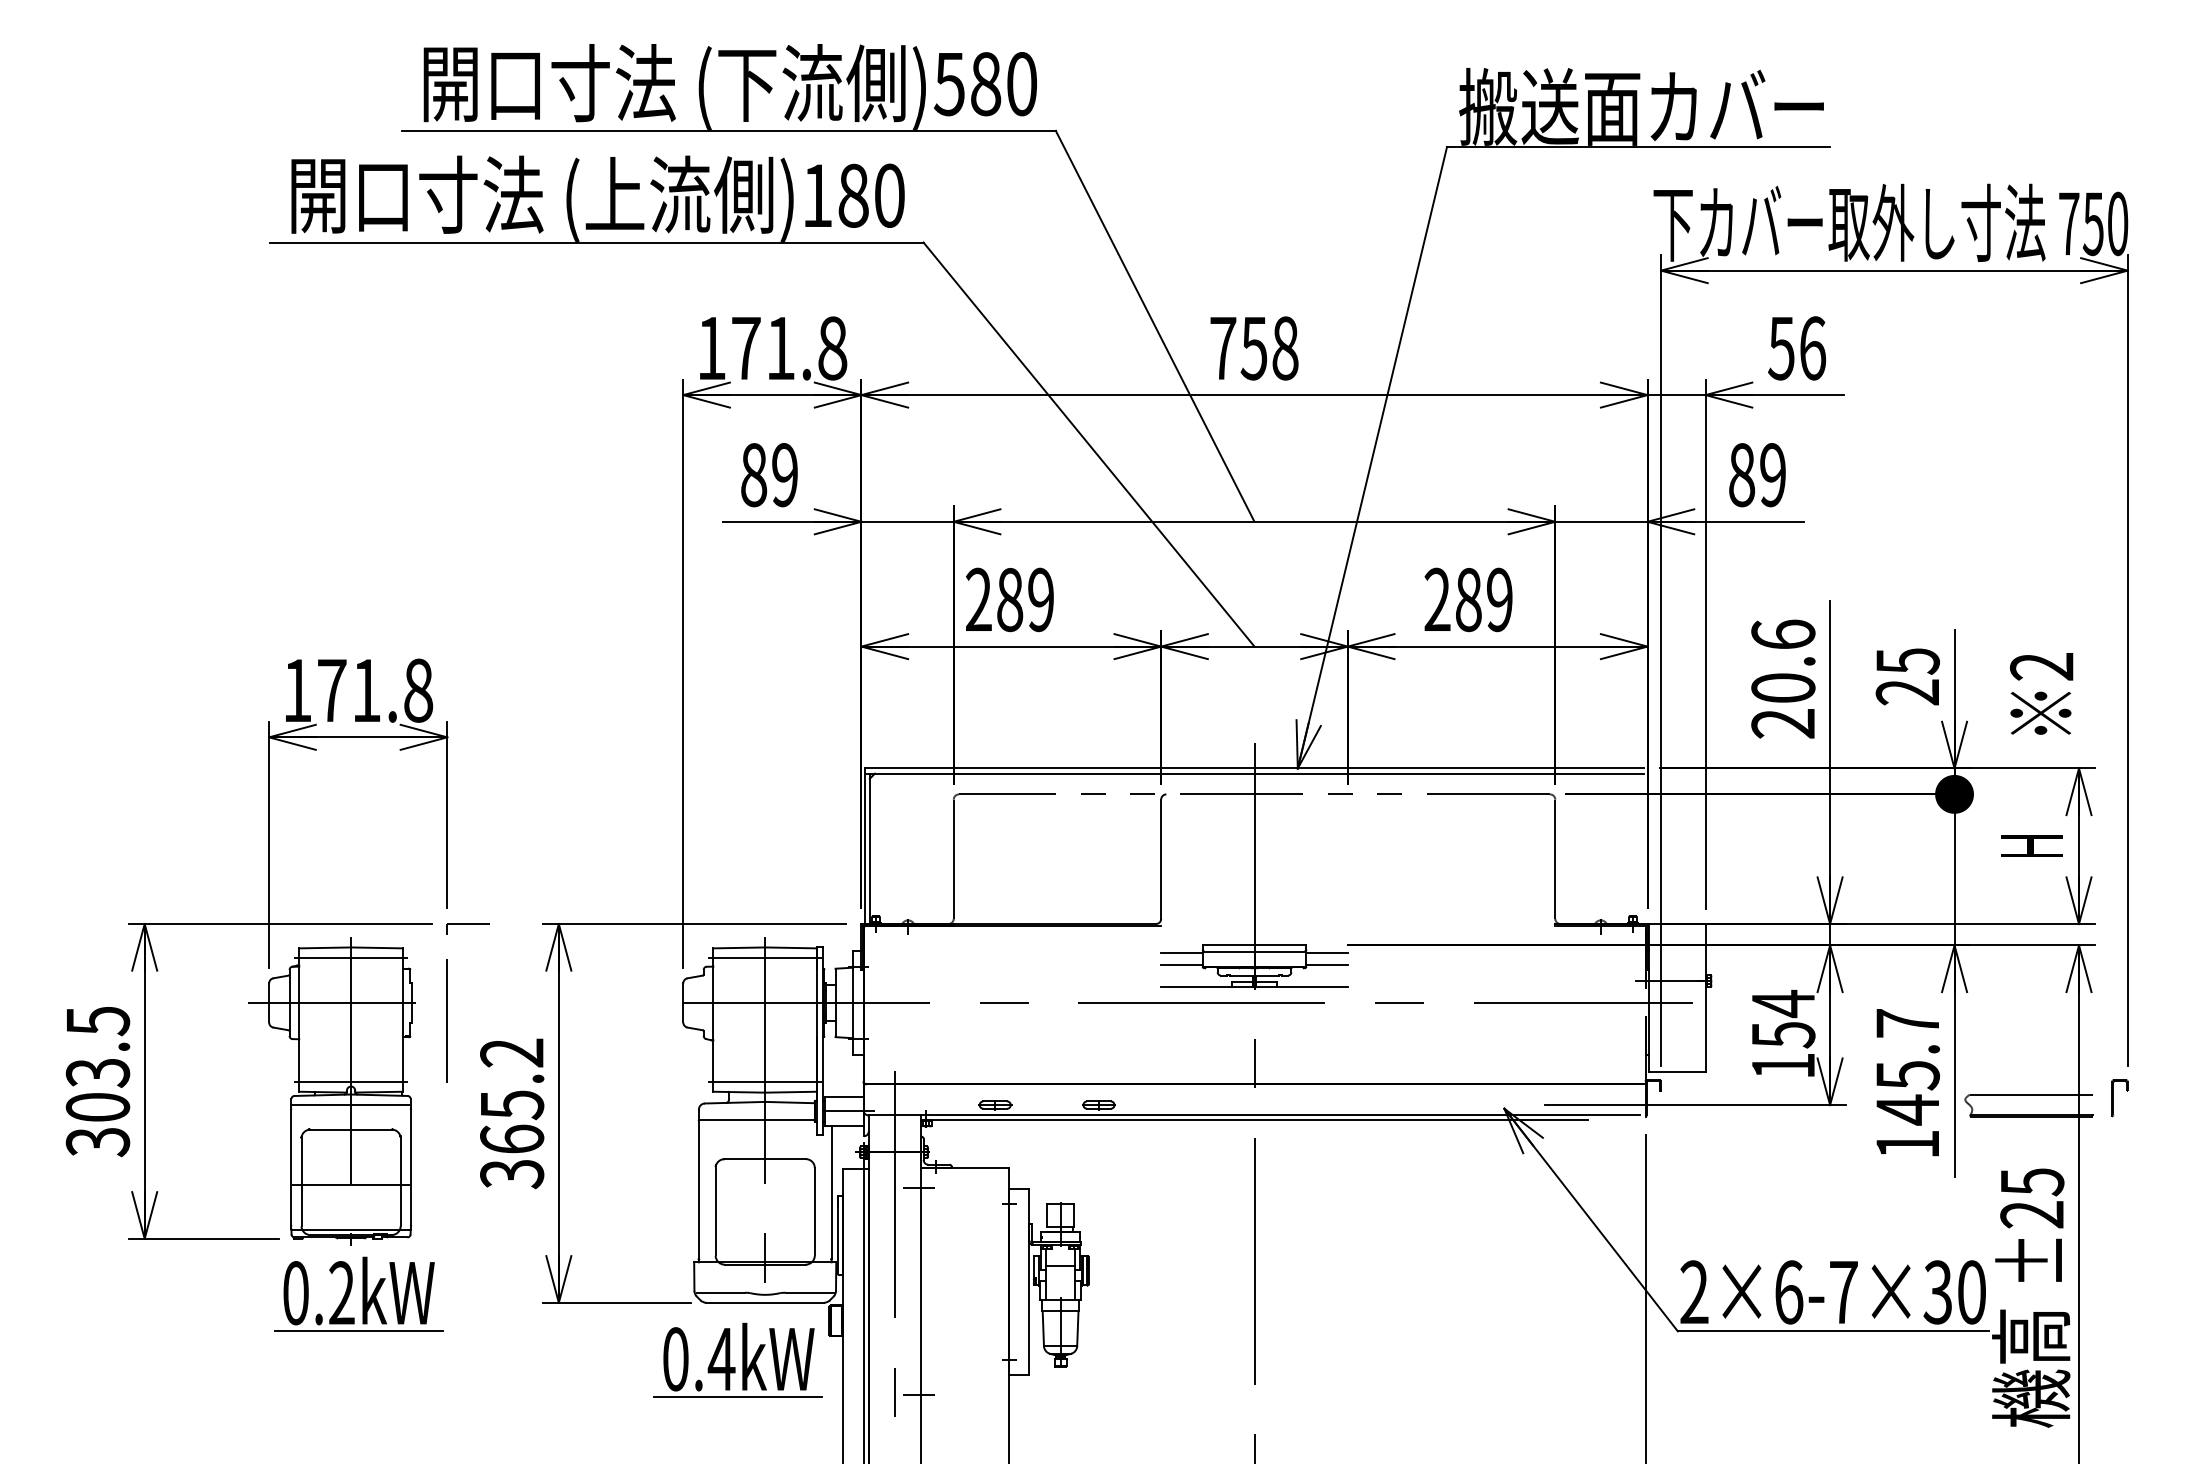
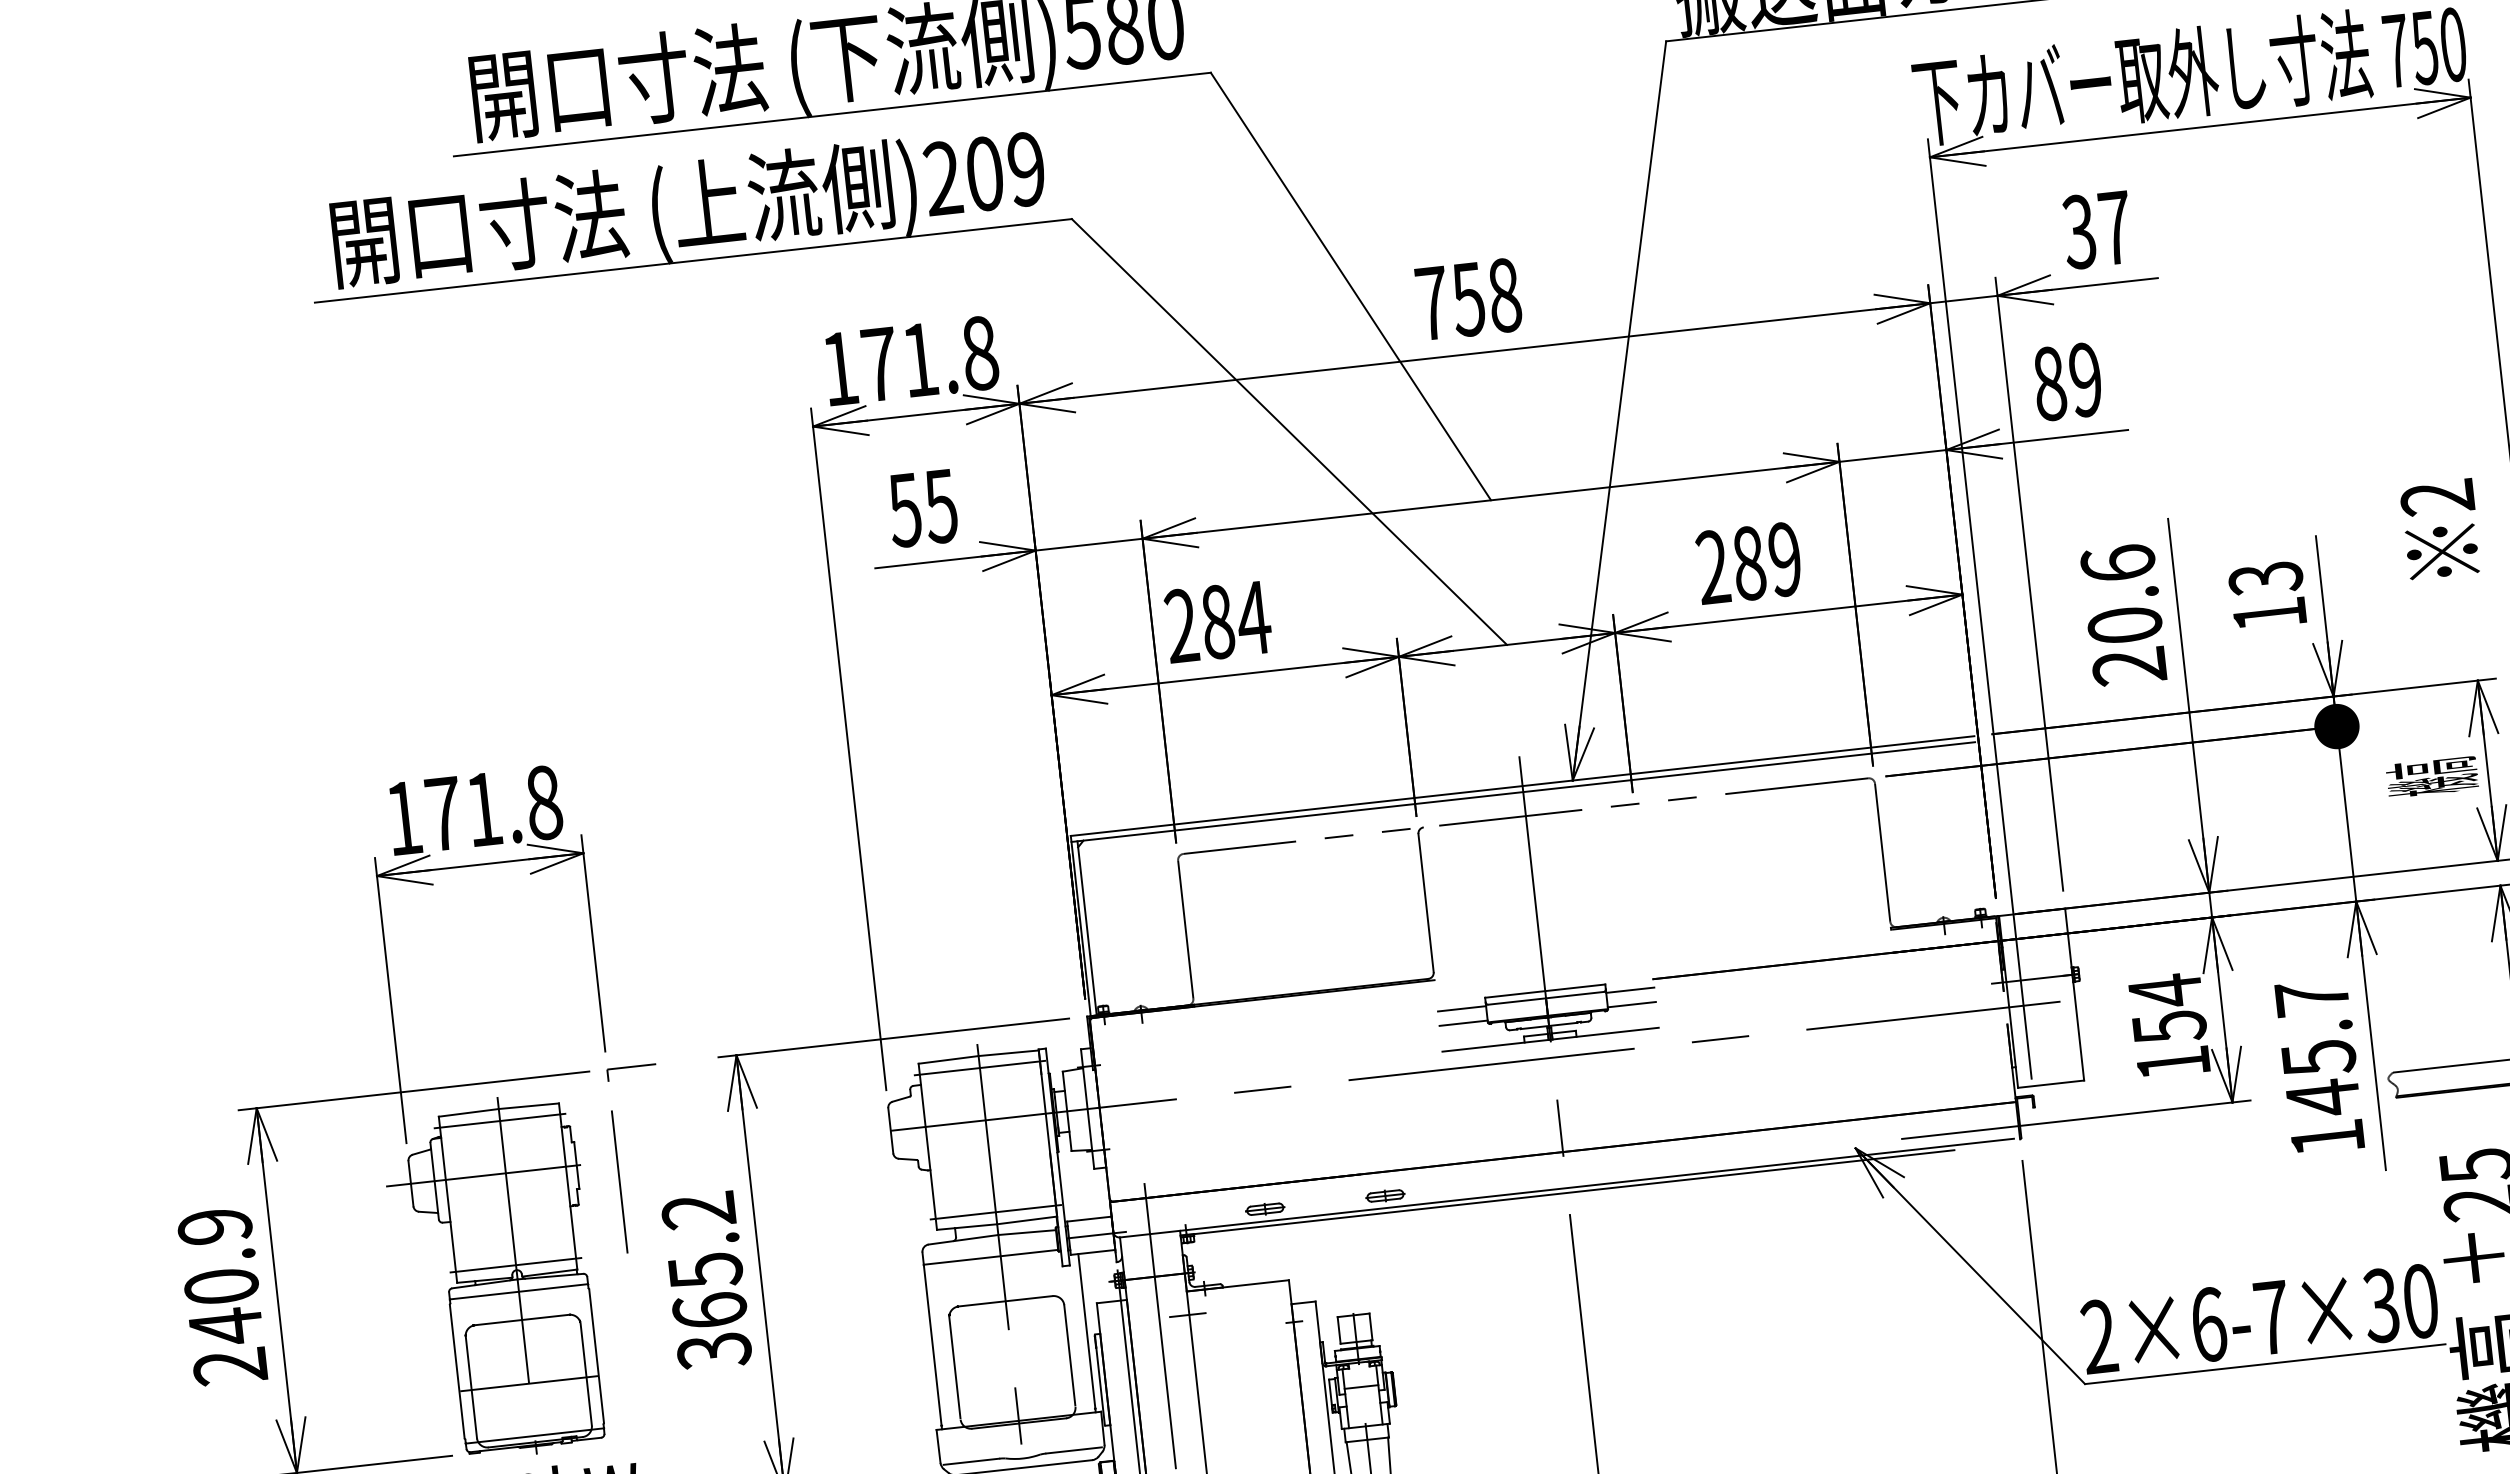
text: (853, 195) -> (984, 173), )180 -> )209
text: (1797, 348) -> (2097, 230), 56 -> 37
text: (768, 475) -> (922, 508), 89 -> 55
text: (1040, 599) -> (1253, 617), 289 -> 284
text: (1907, 676) -> (2267, 596), 25 -> 13
text: (2041, 693) -> (2440, 528), moved
text: (2031, 846) -> (2432, 777), H -> 機高
text: (97, 1082) -> (222, 1297), 303.5 -> 240.9

